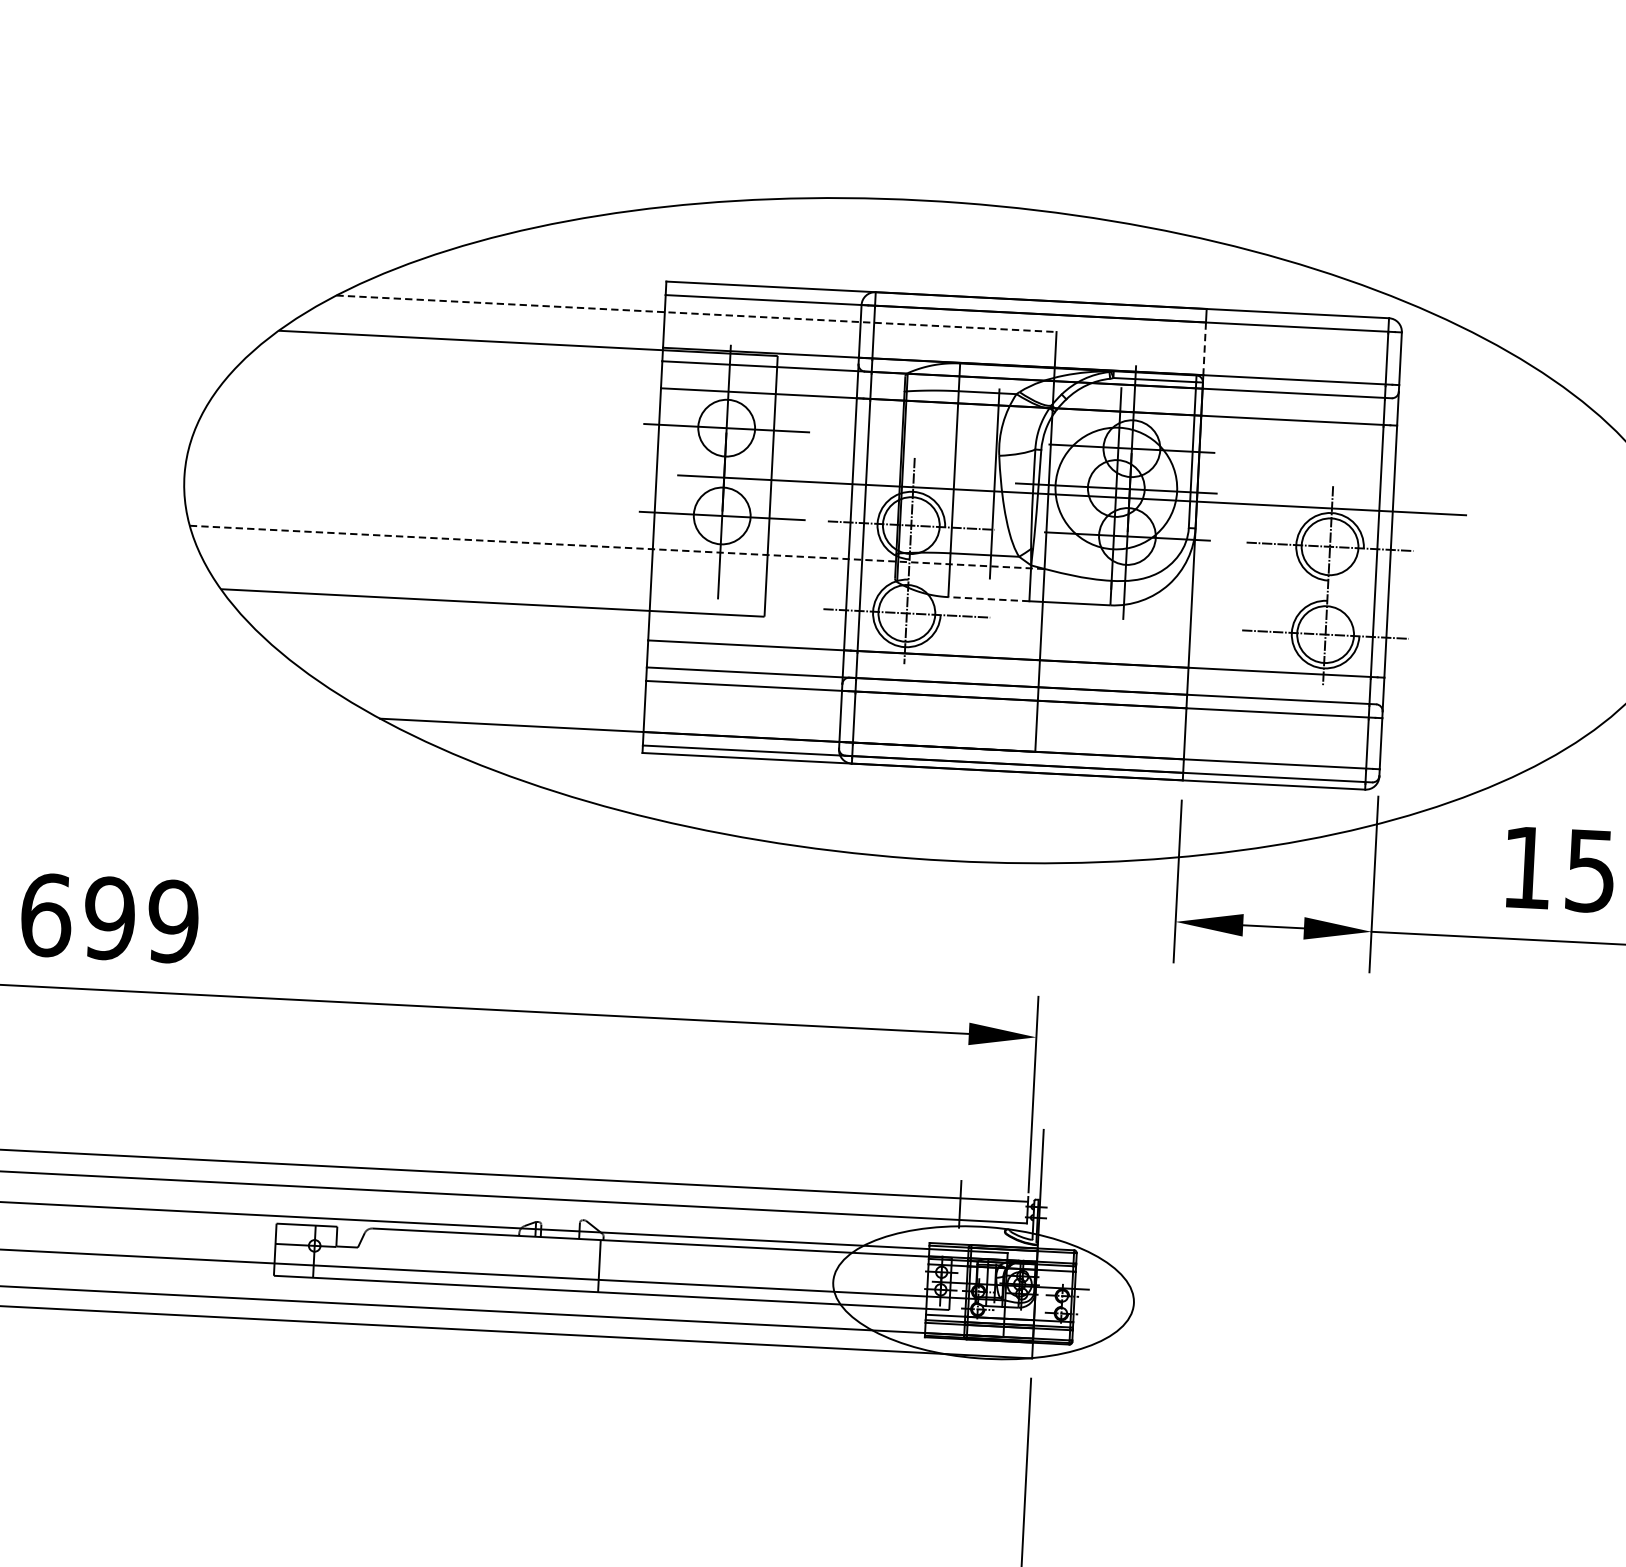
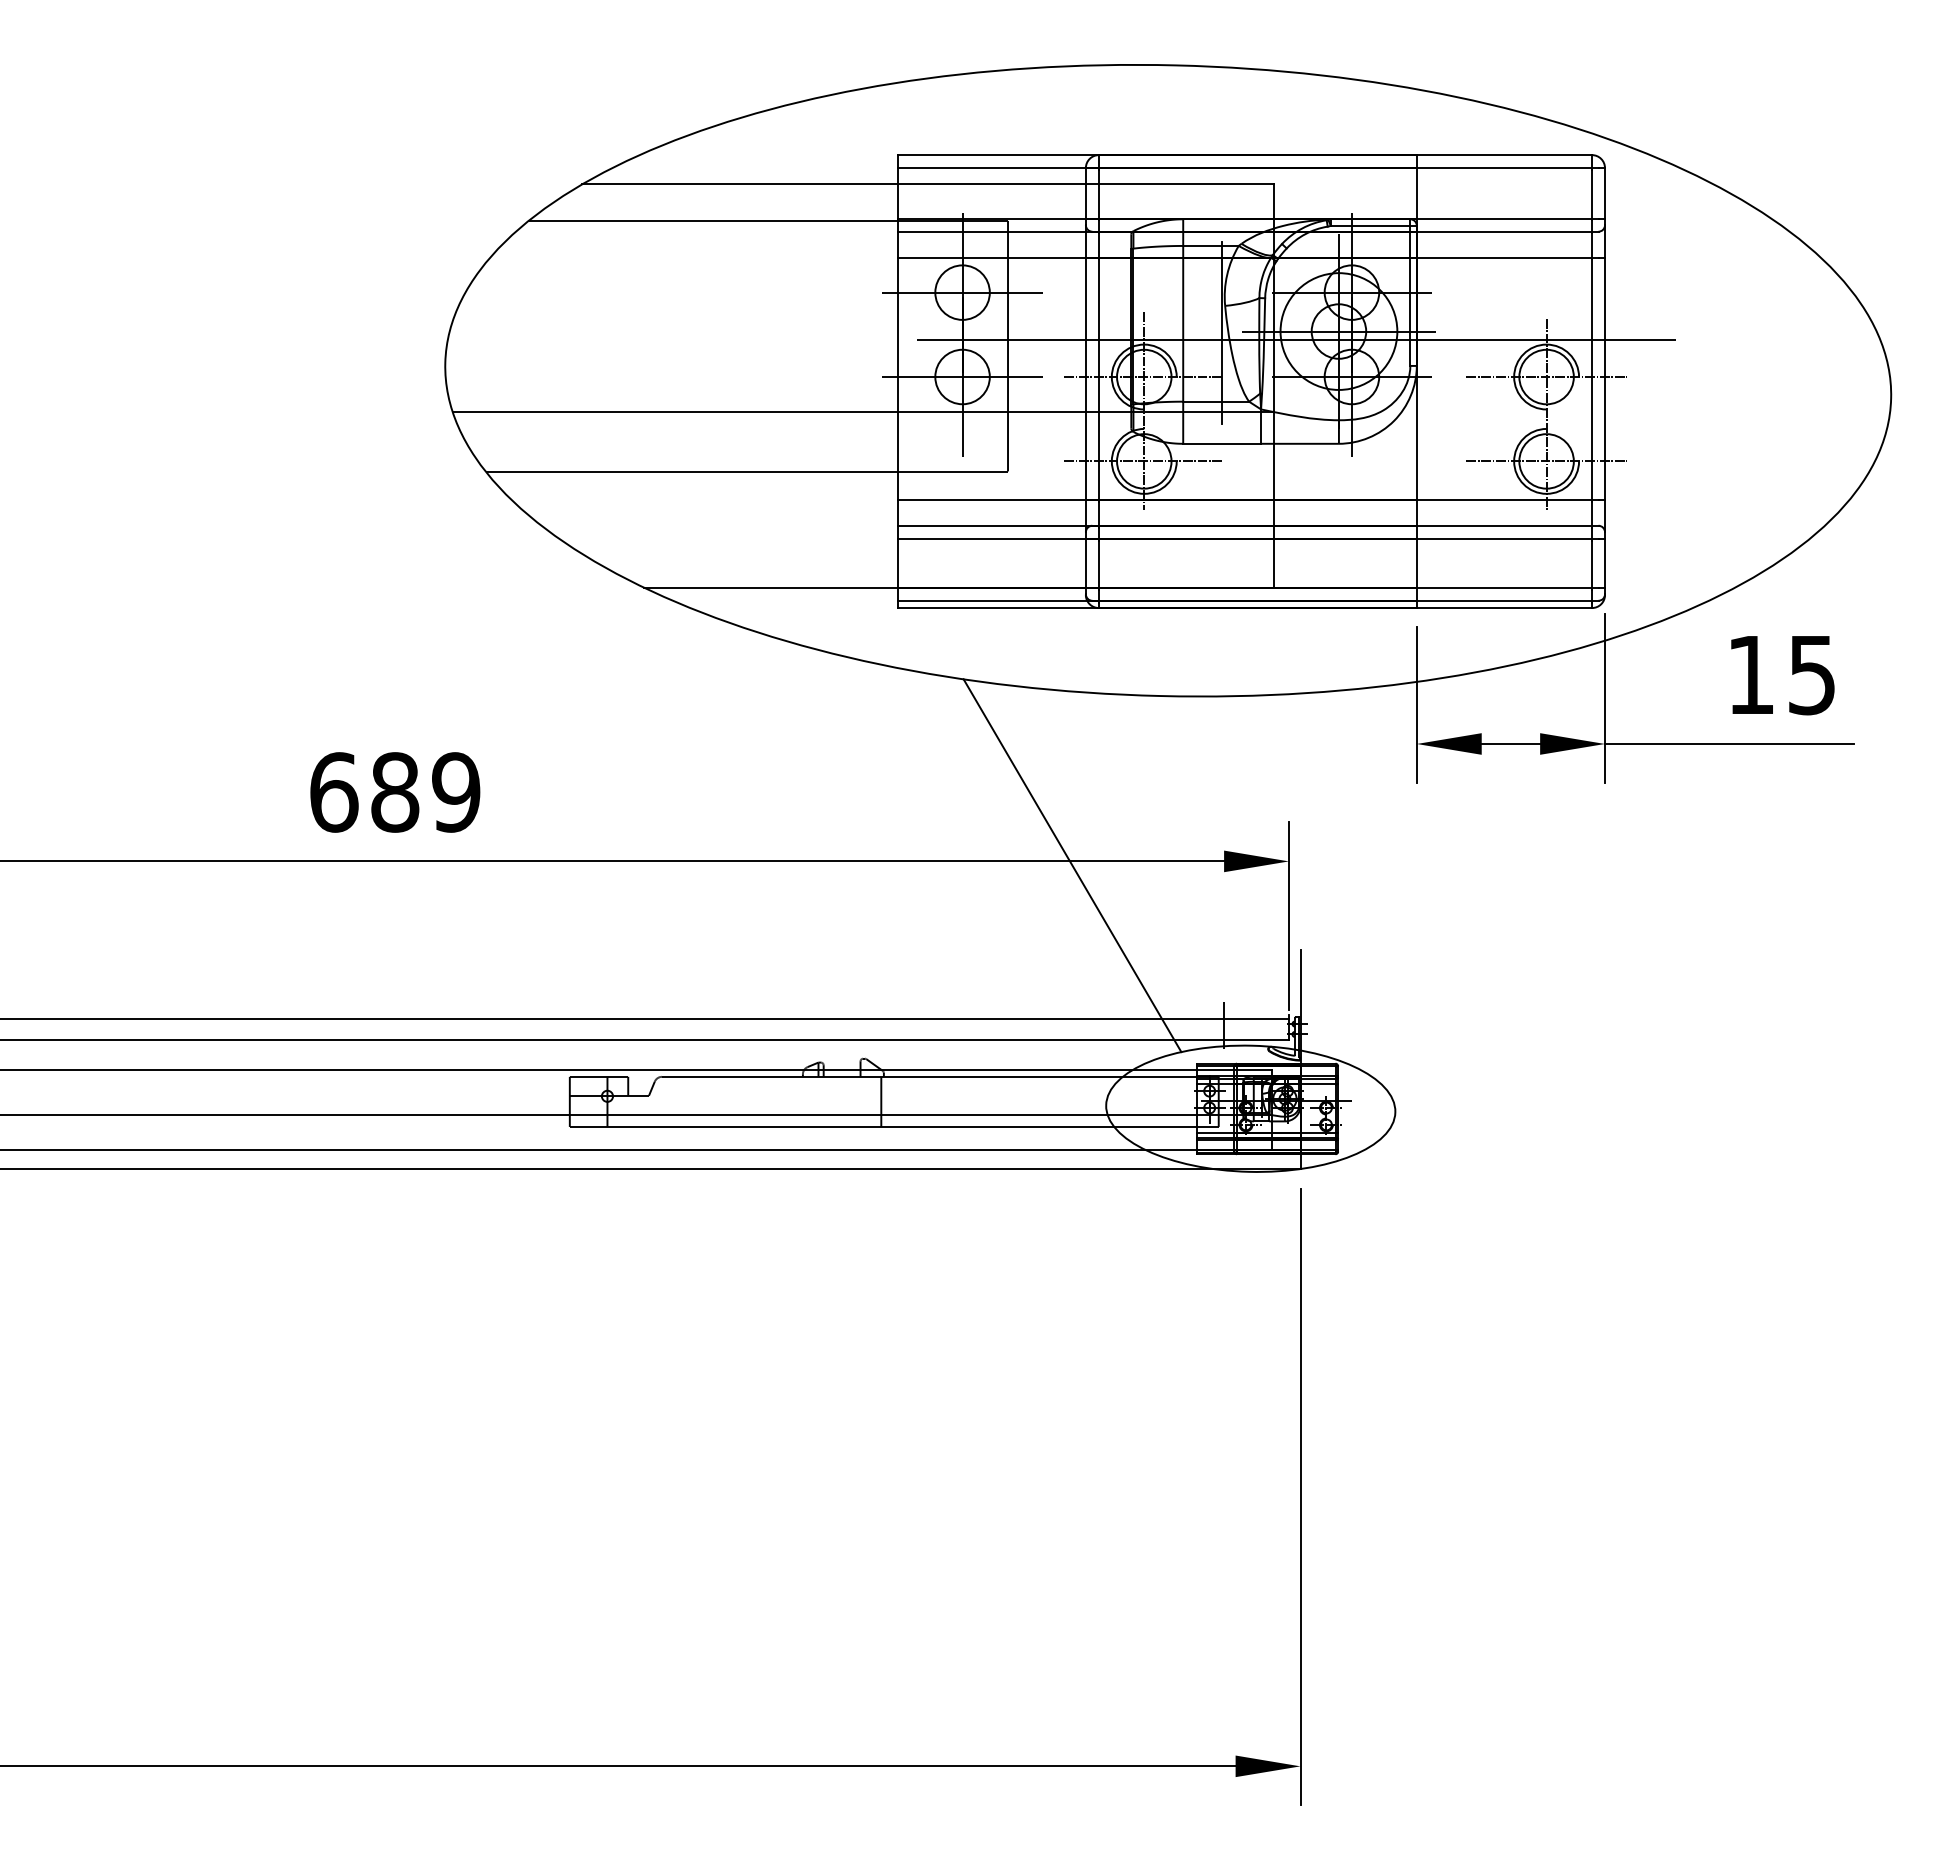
line: (696, 313) -> (928, 184), dashed -> solid
line: (1204, 348) -> (1416, 193), dashed -> solid
line: (617, 547) -> (863, 412), dashed -> solid
line: (989, 598) -> (1222, 443), dashed -> solid
text: (109, 918) -> (394, 792), 699 -> 689
line: (810, 1030) -> (1072, 865), added

